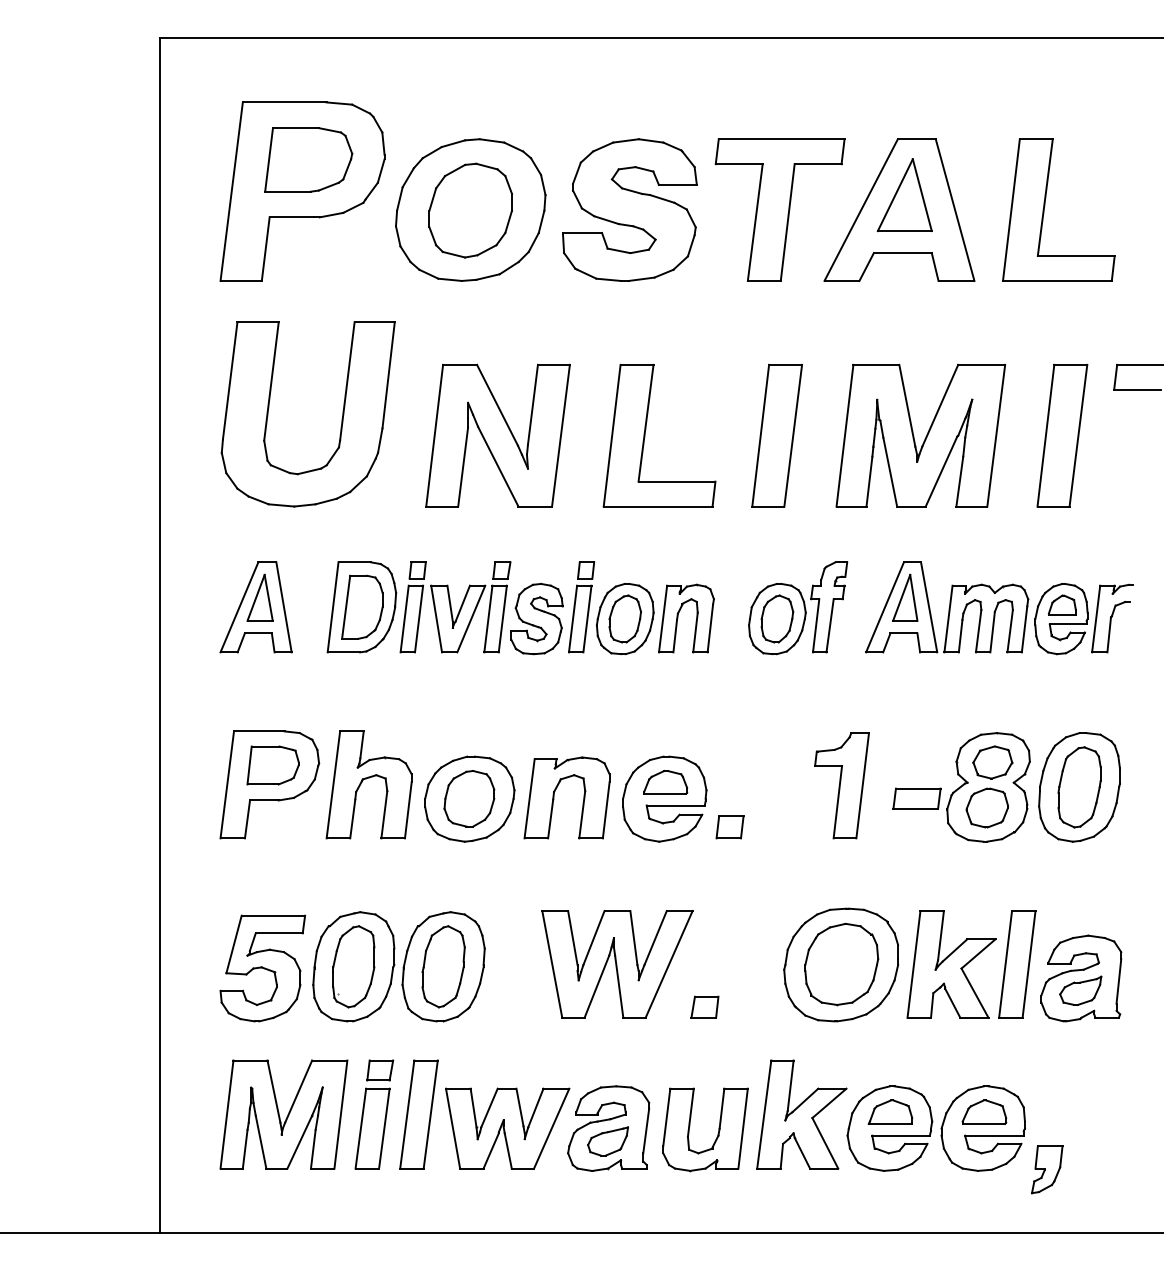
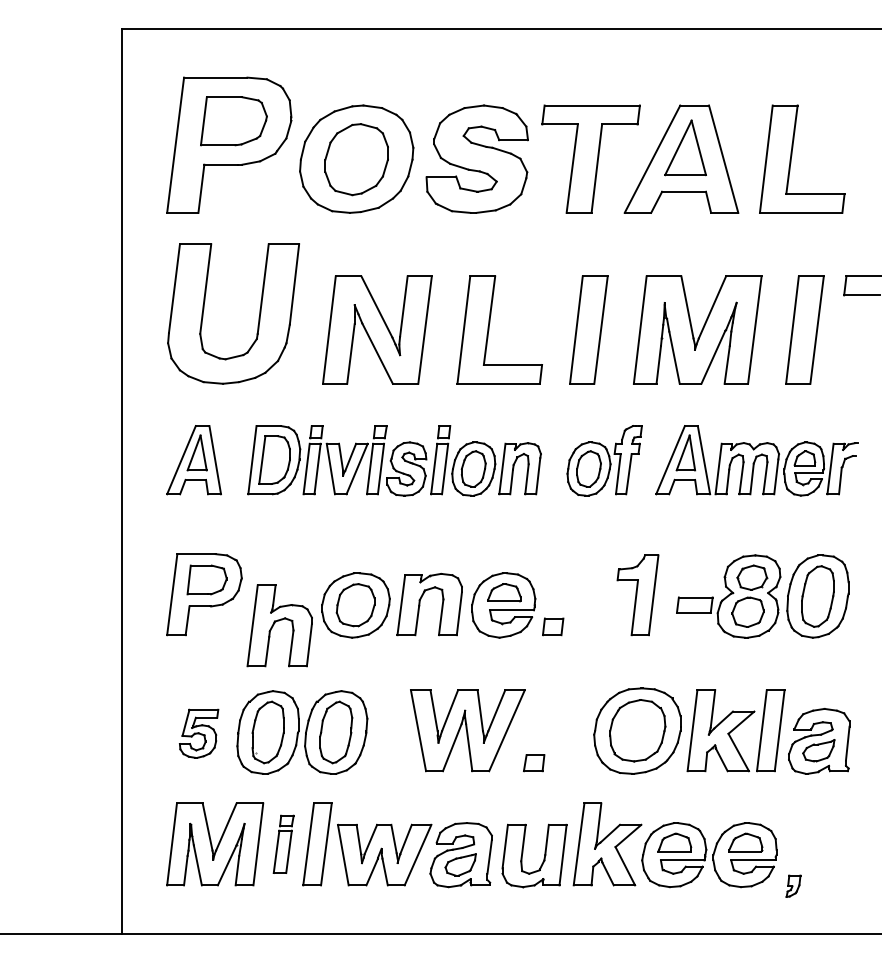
part: (368, 784) -> (279, 625), moved
part: (262, 968) -> (198, 733), size x0.6
part: (374, 1114) -> (283, 844), size x0.7
part: (1047, 1169) -> (793, 886), size x0.6

